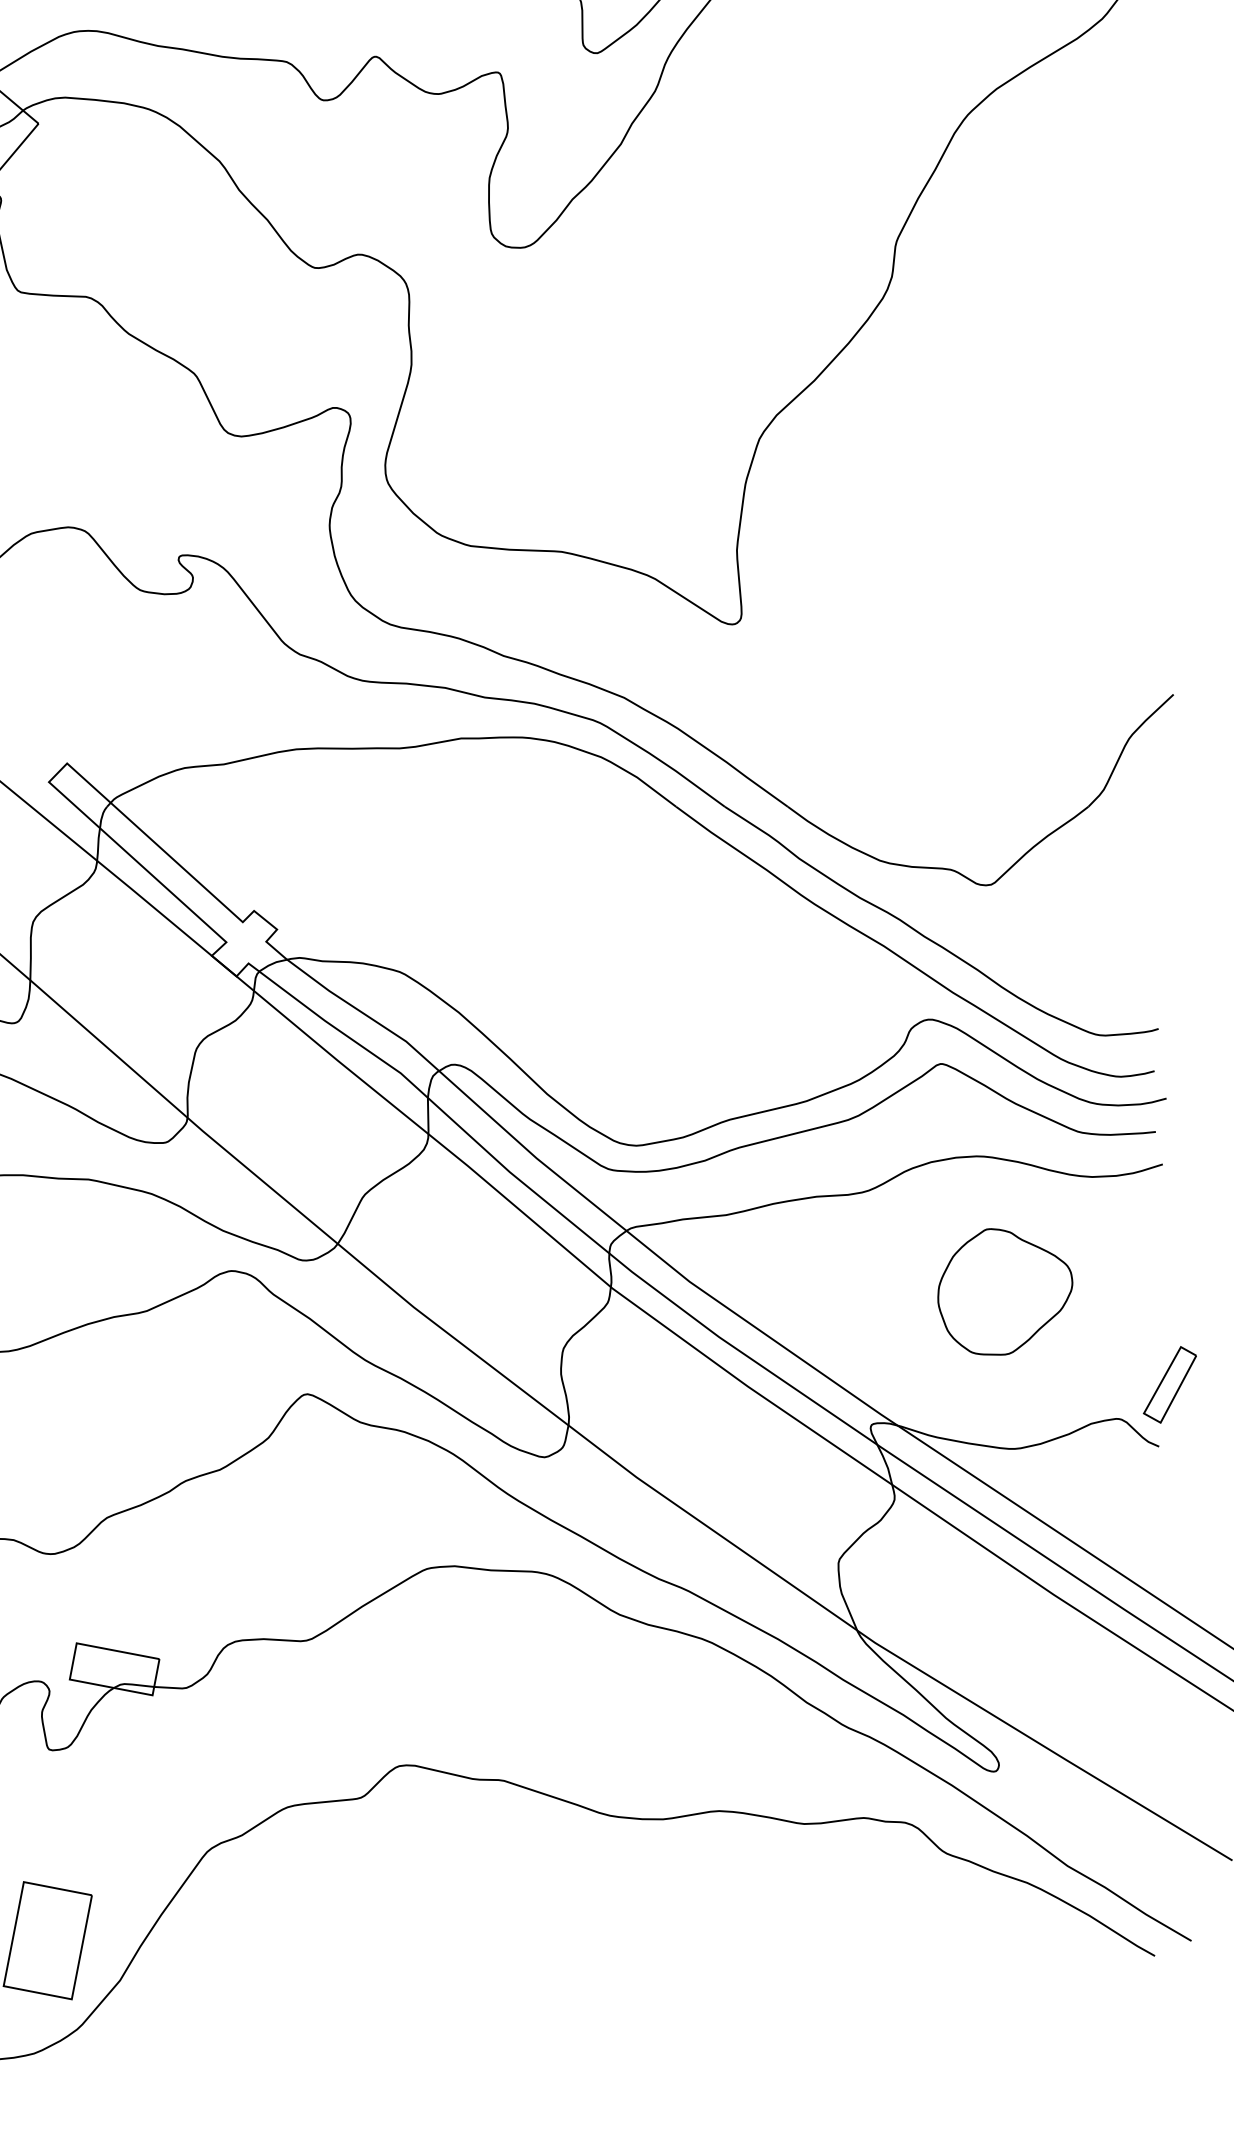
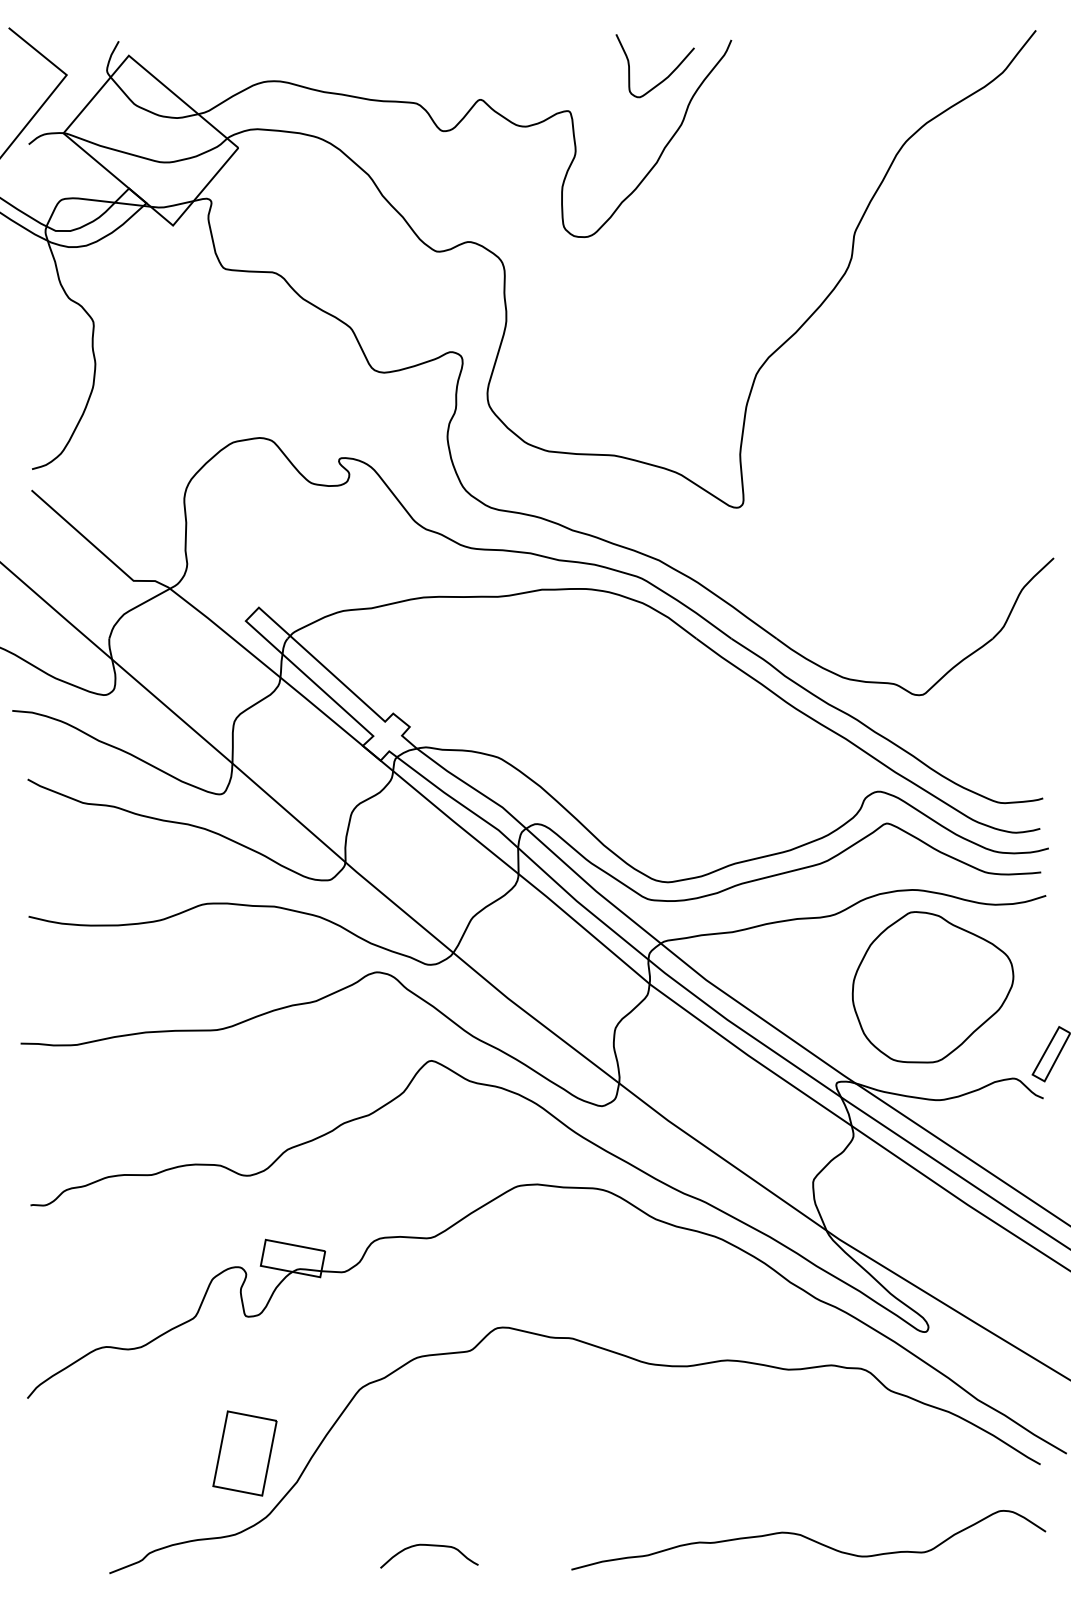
part: (1004, 1292) -> (932, 987), size x1.67
curve: (832, 2060) -> (808, 1539), added
curve: (305, 2070) -> (430, 1546), added

